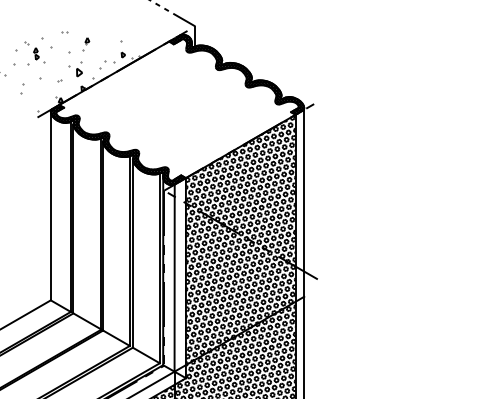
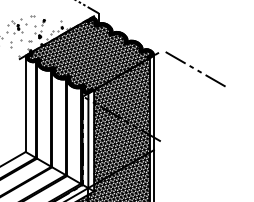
hatch: (176, 109) -> (89, 55), added
line: (382, 135) -> (193, 68), added

